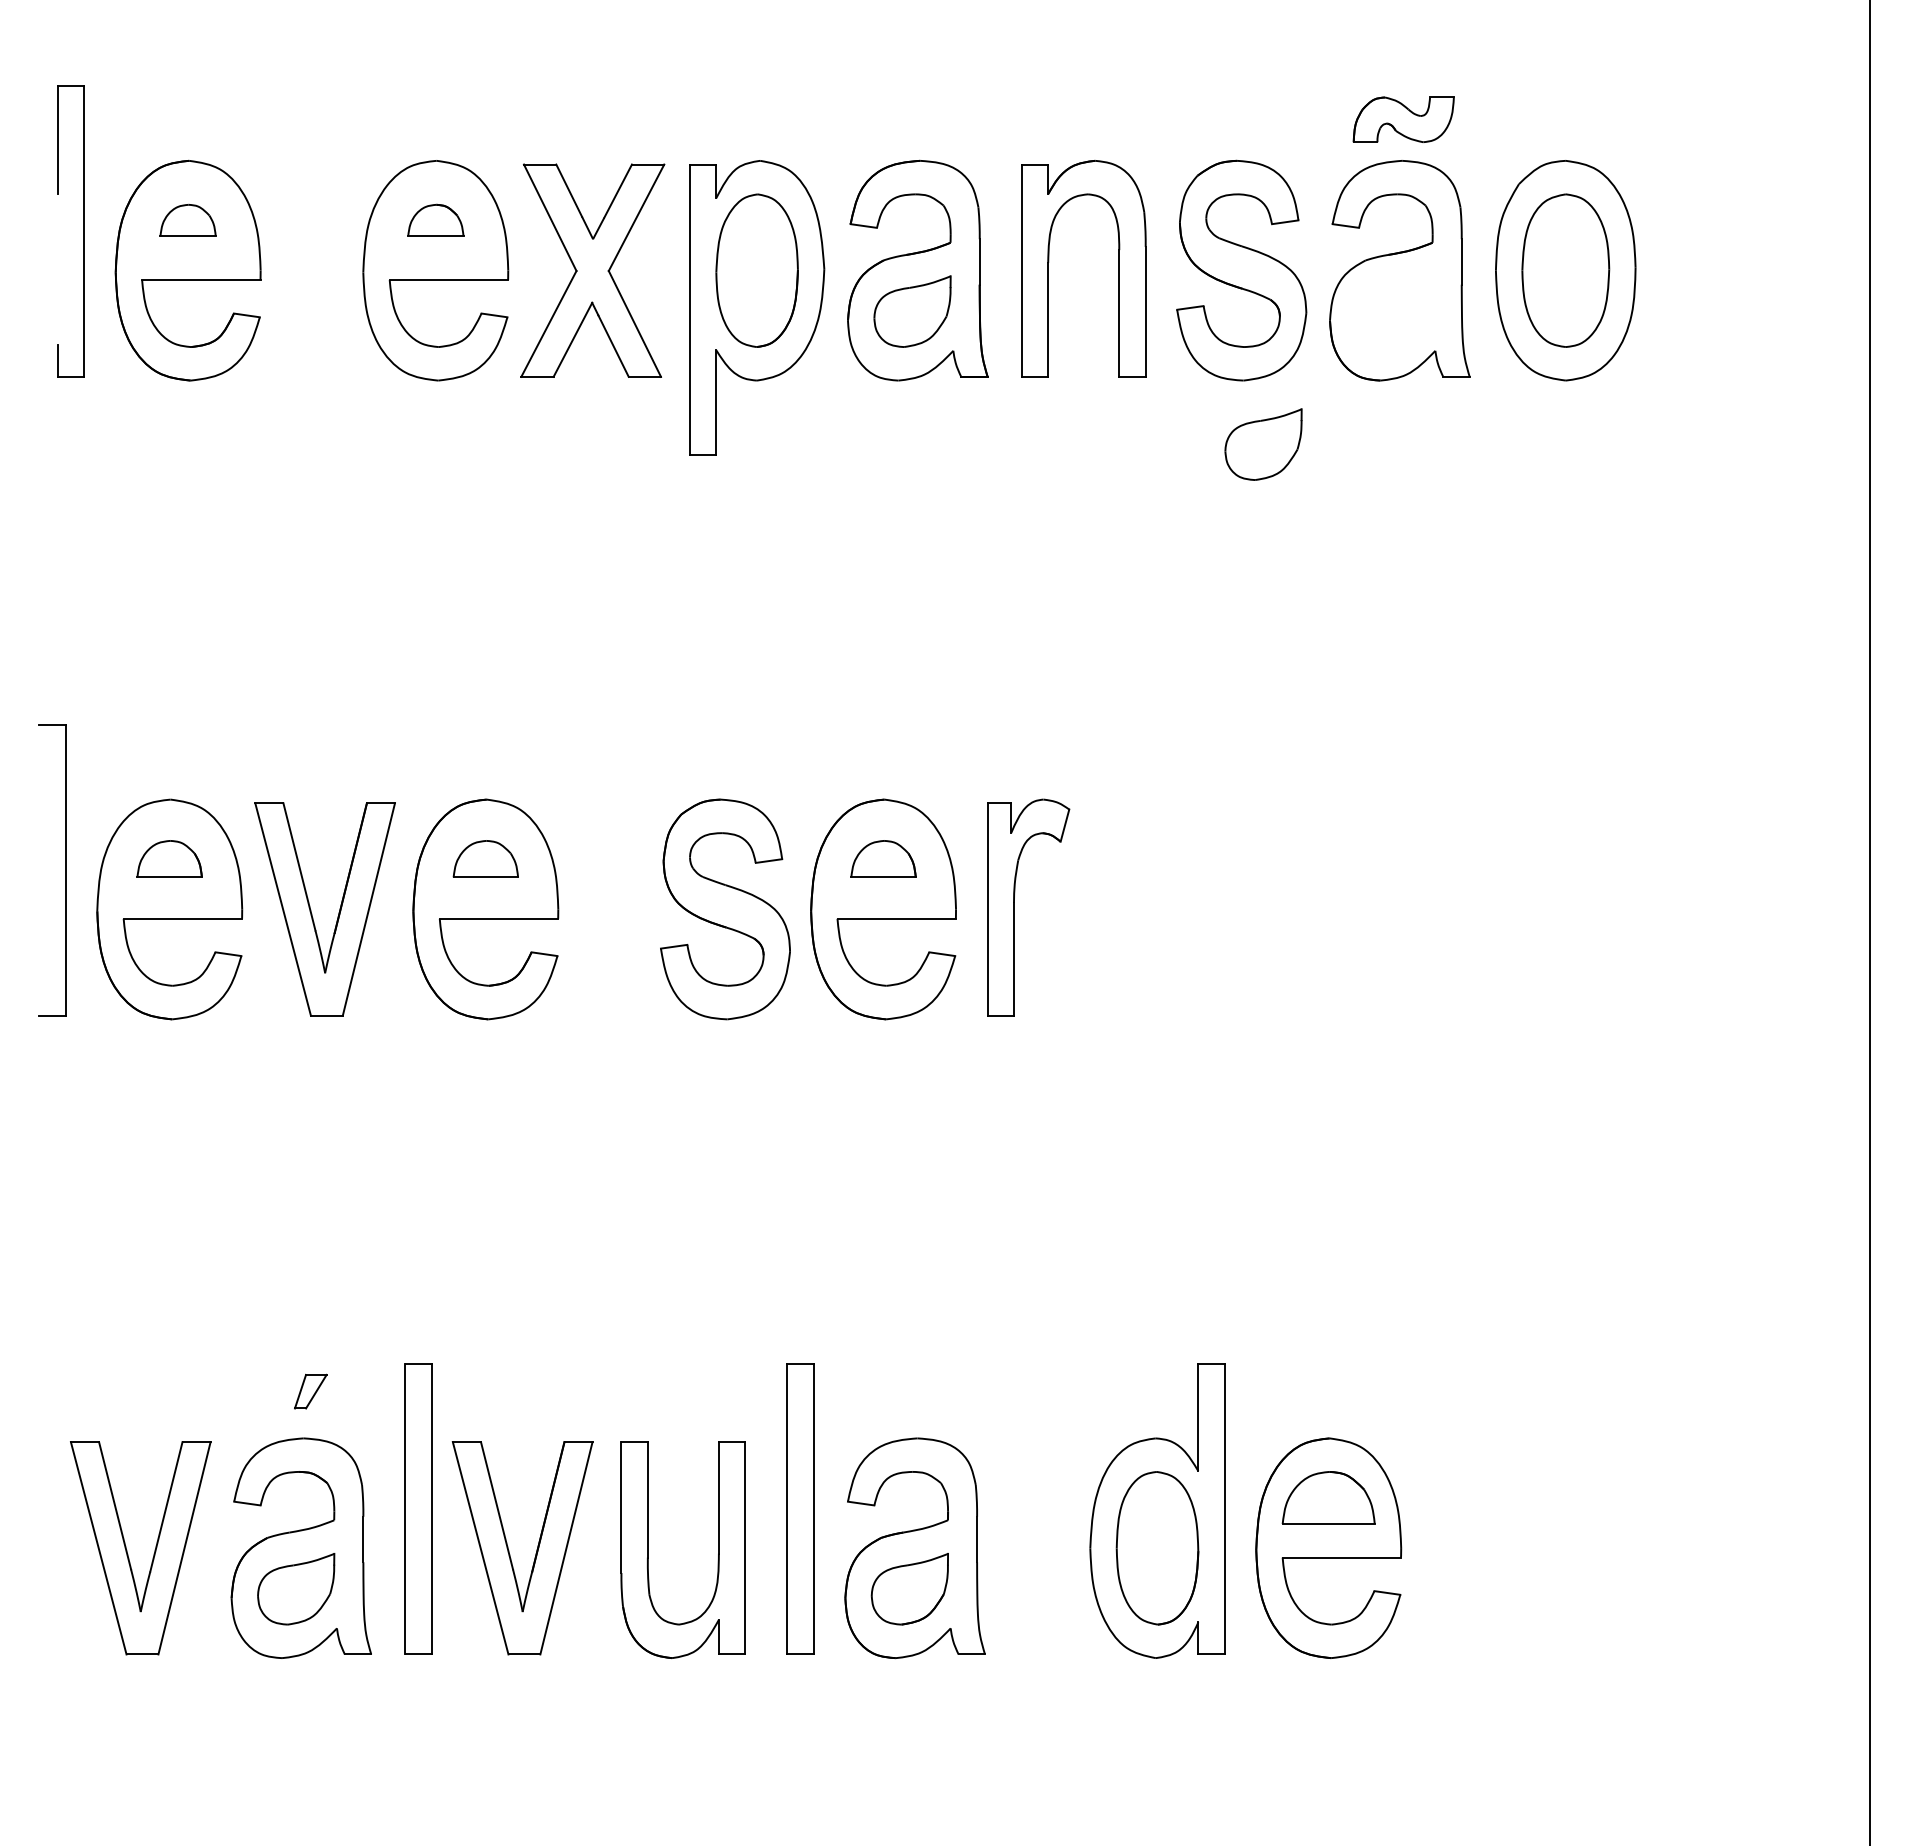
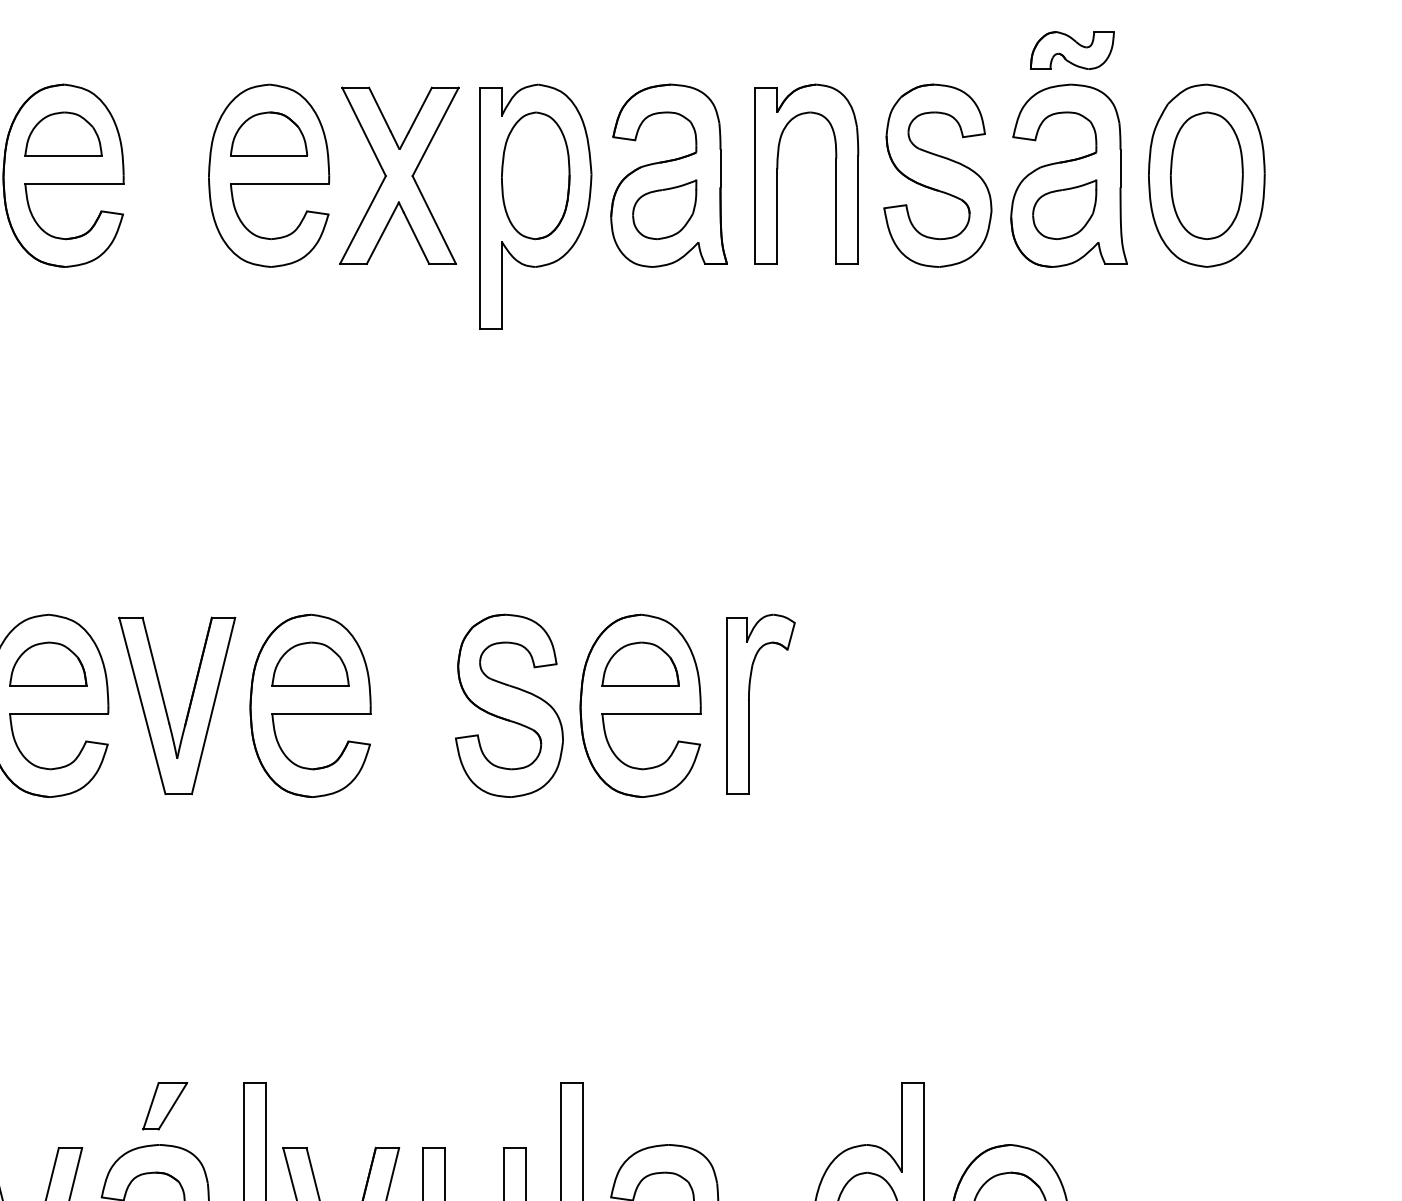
part: (187, 220) -> (63, 134), size x1.67
part: (435, 220) -> (268, 134), size x1.67
part: (1263, 444) -> (1064, 209), moved
part: (169, 858) -> (48, 663), size x1.43
part: (485, 858) -> (310, 663), size x1.43
part: (883, 858) -> (640, 663), size x1.43
part: (310, 1391) -> (165, 1105), size x1.67

